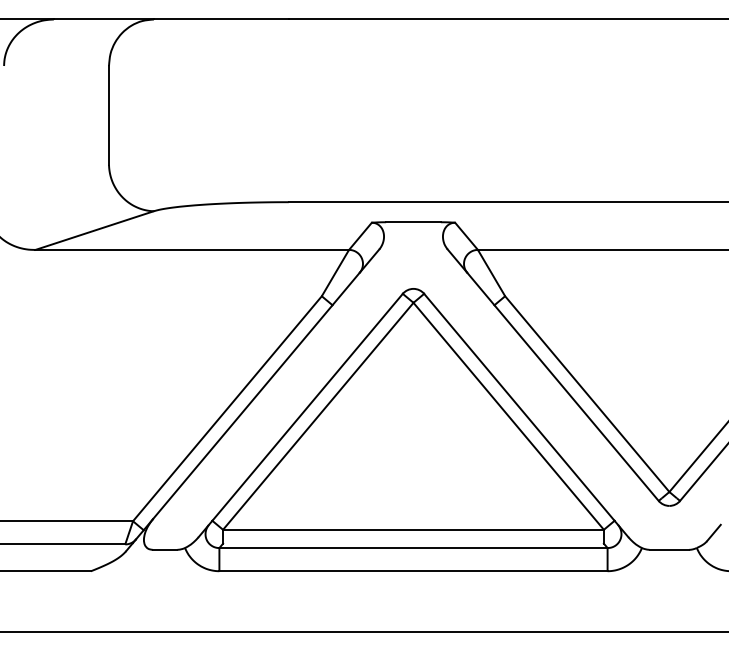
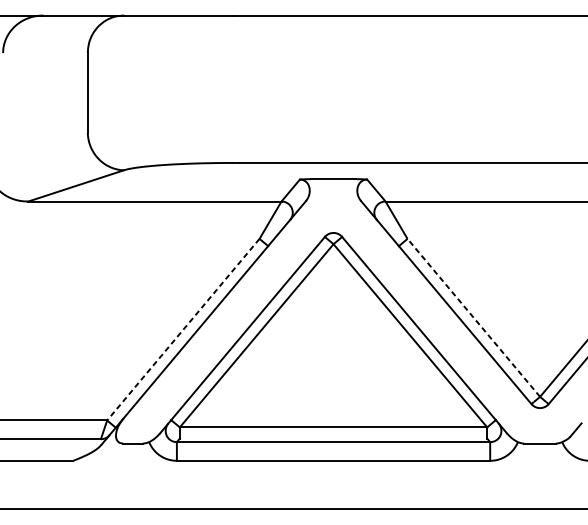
line: (587, 394) -> (473, 318), solid -> dashed
line: (227, 408) -> (183, 329), solid -> dashed

